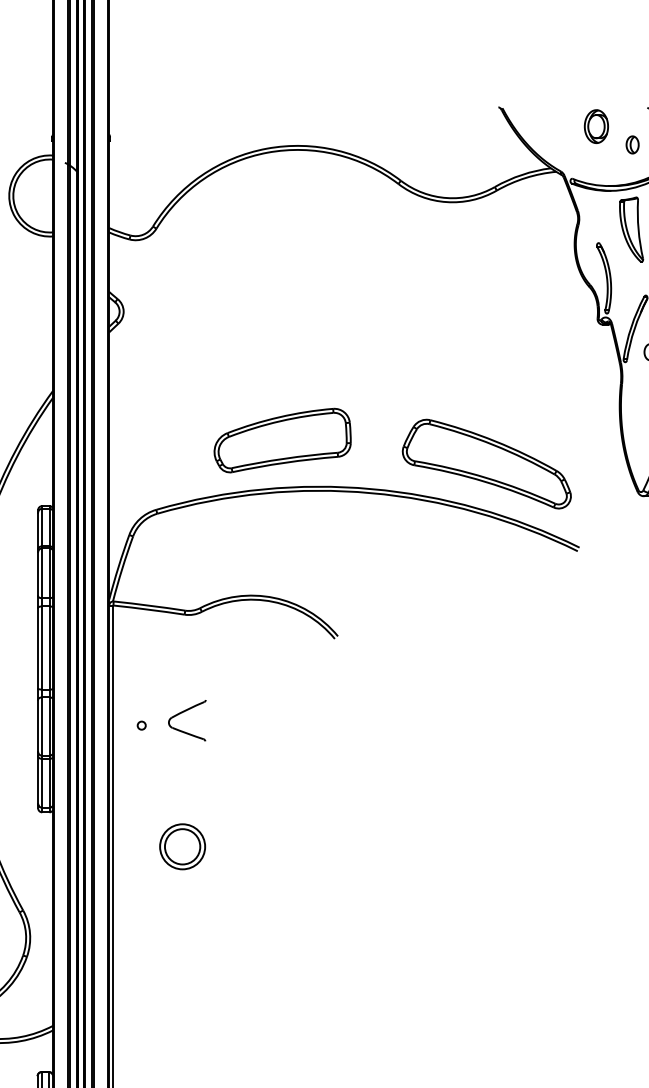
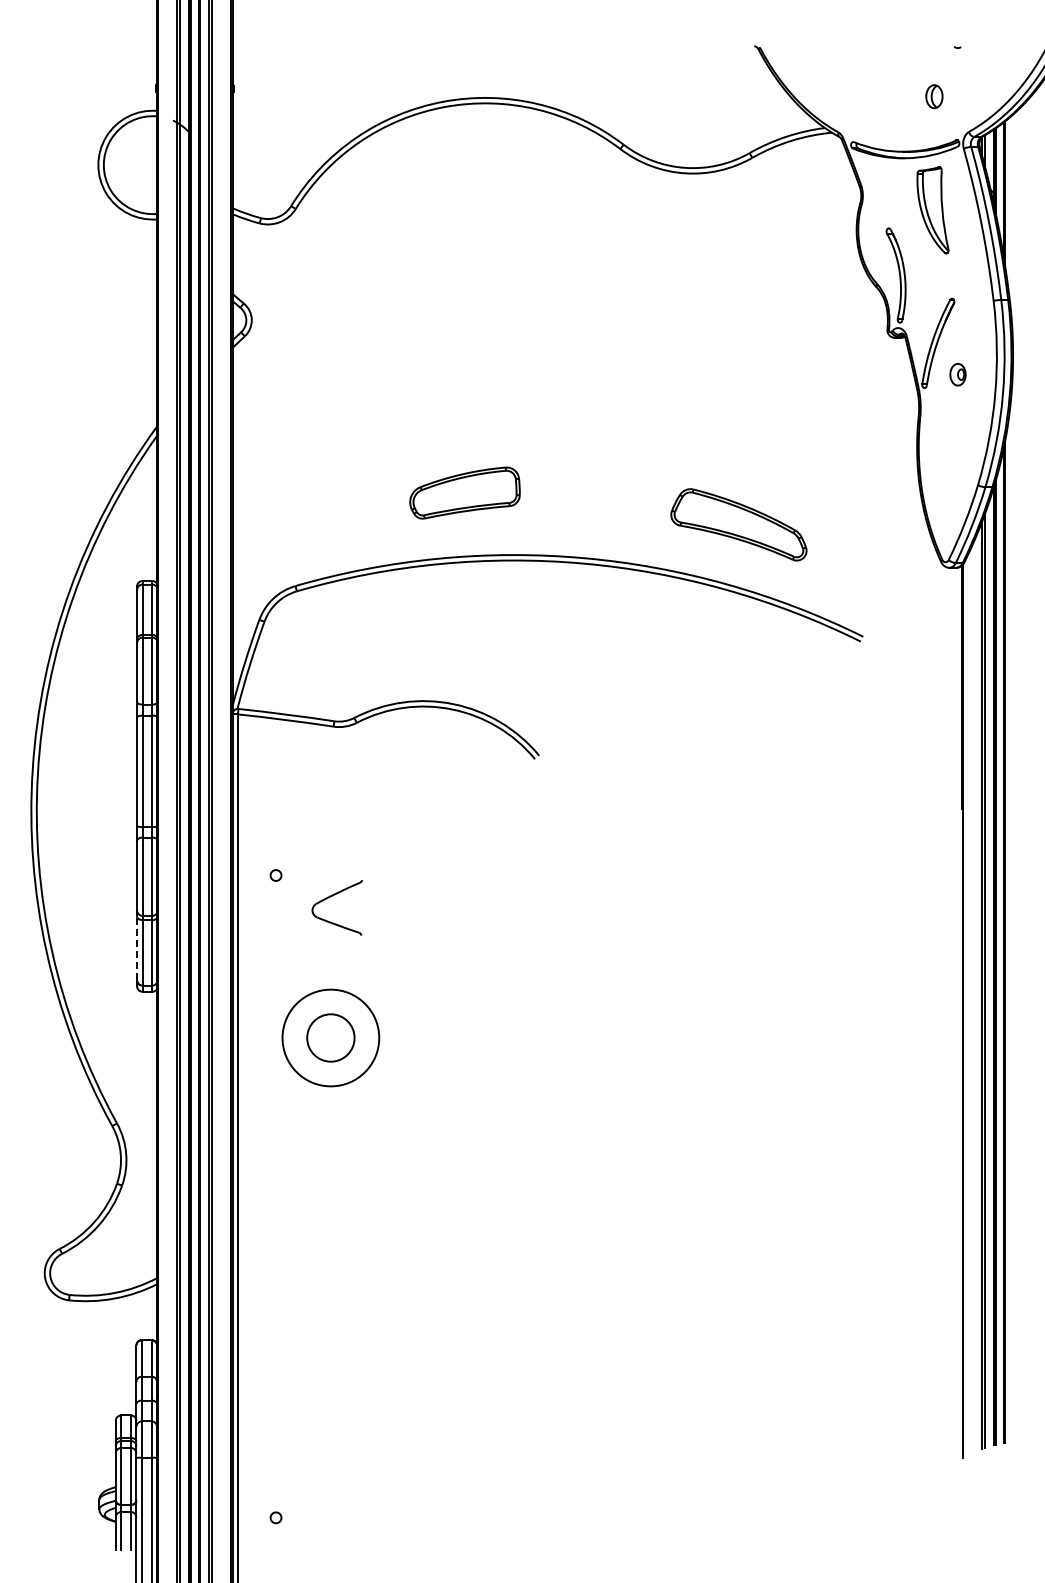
part: (596, 126) -> (885, 72), removed
part: (282, 440) -> (464, 492), size x0.6
part: (486, 463) -> (738, 524), size x0.6
part: (182, 712) -> (330, 897), moved
line: (38, 780) -> (137, 948), solid -> dashed
circle: (182, 846) -> (330, 1037), size x1.6

